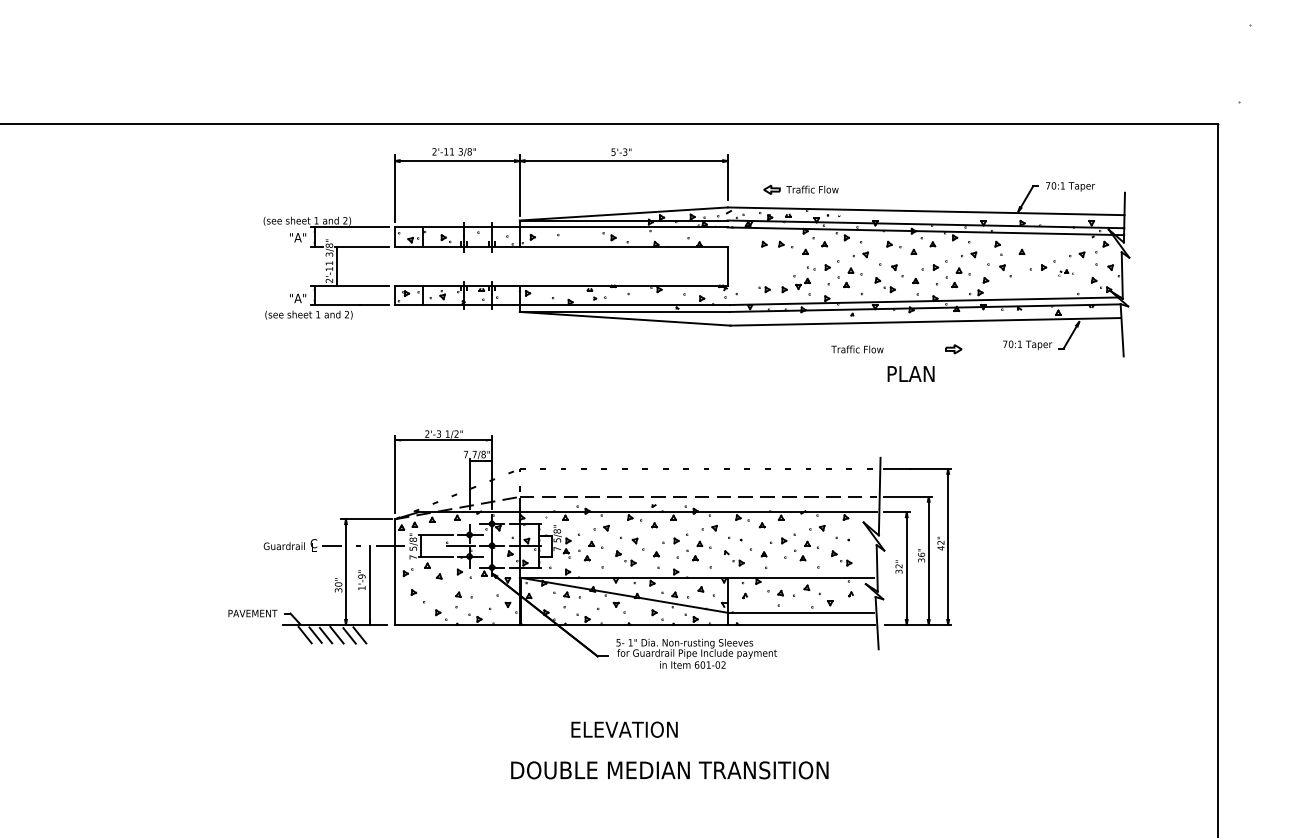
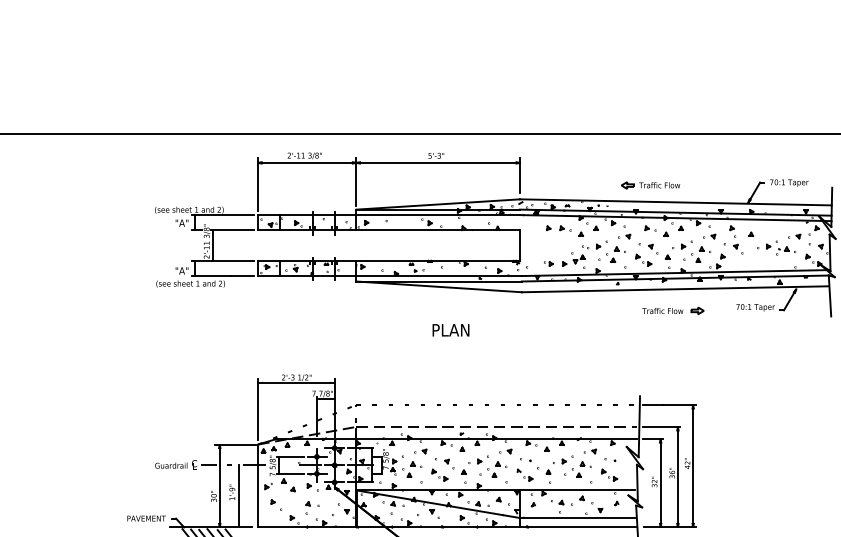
part: (800, 189) -> (650, 185), moved
part: (1065, 272) -> (785, 250), size x1.67
text: (857, 349) -> (662, 311), moved
text: (910, 373) -> (450, 329), moved

